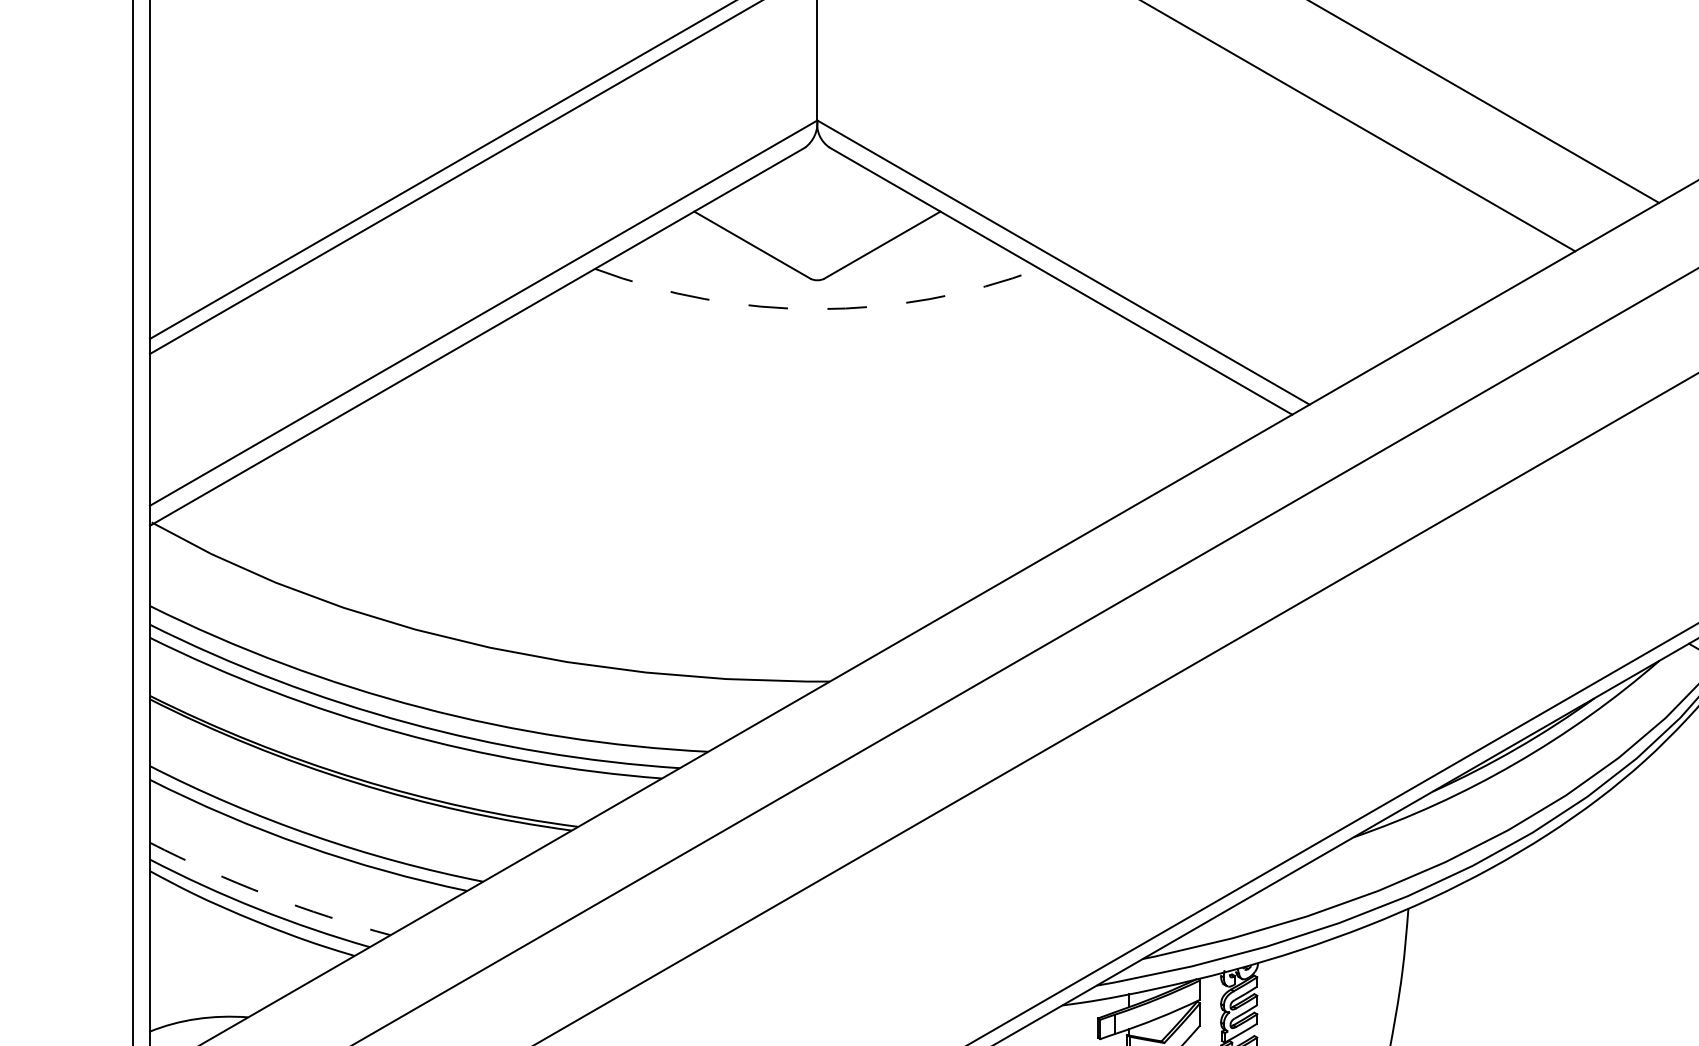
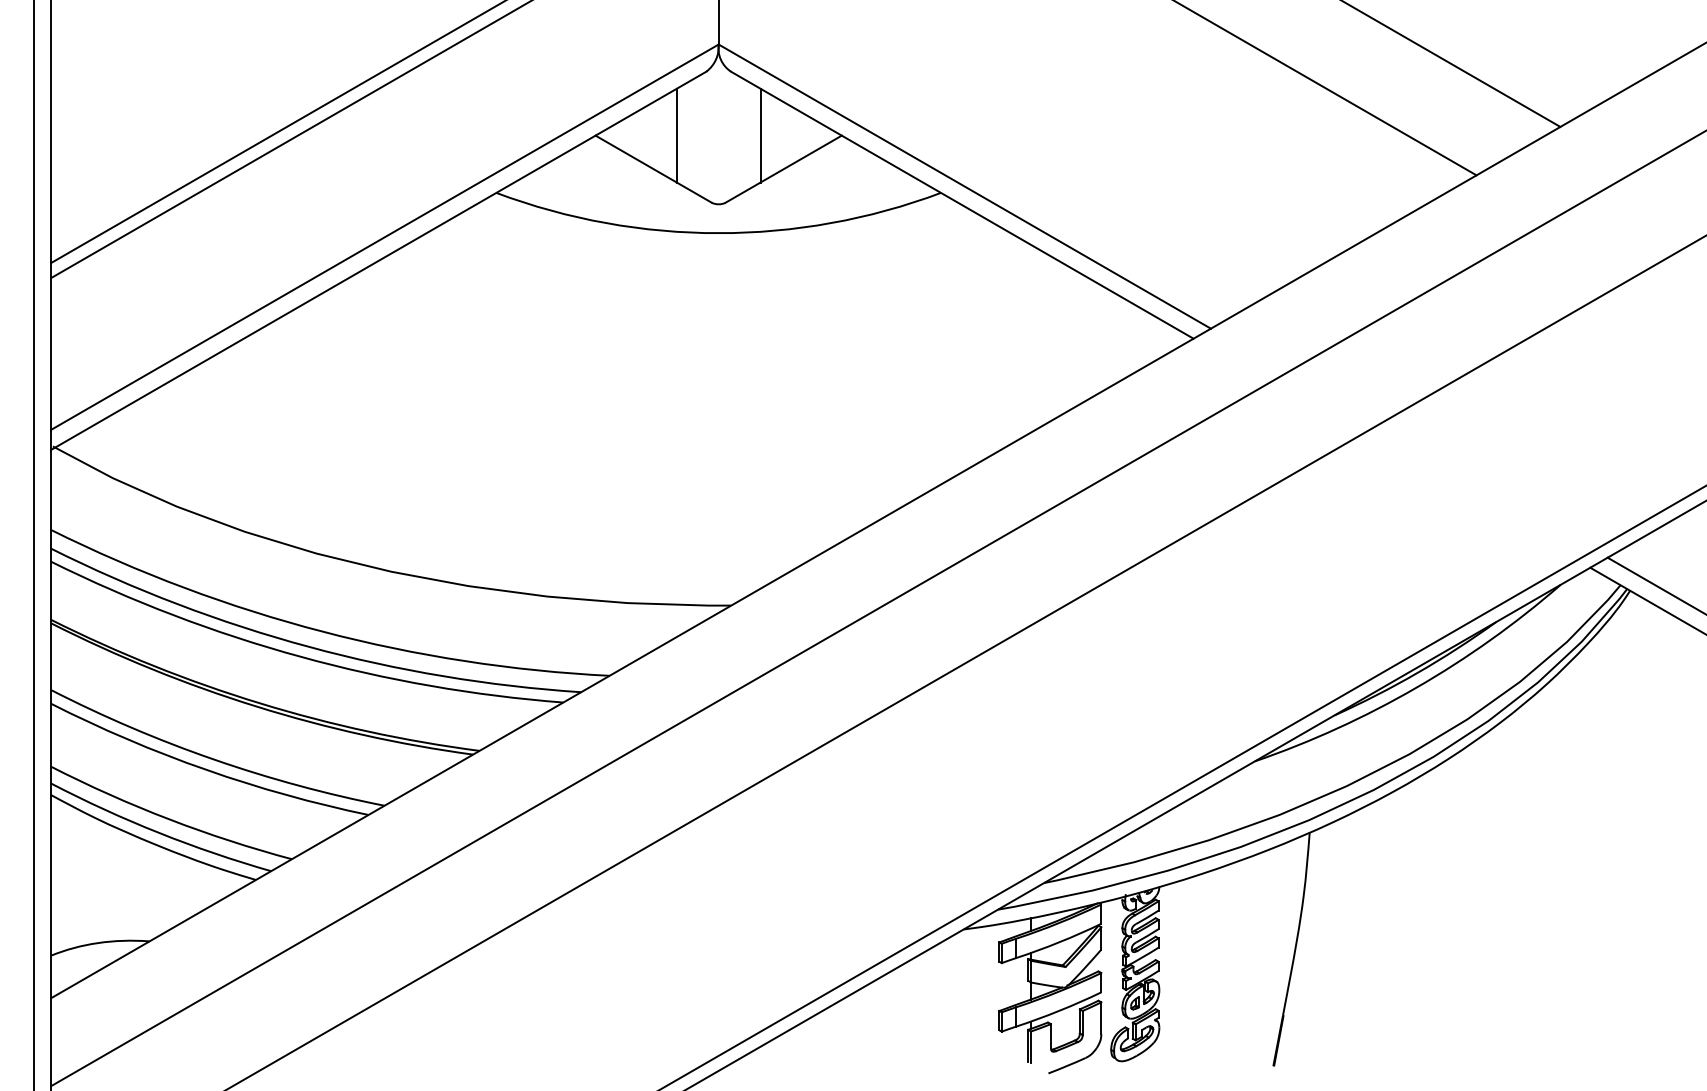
line: (775, 211) -> (676, 135), added
line: (859, 211) -> (760, 135), added
arc: (817, 309) -> (718, 233), dashed -> solid
arc: (268, 895) -> (169, 819), dashed -> solid

